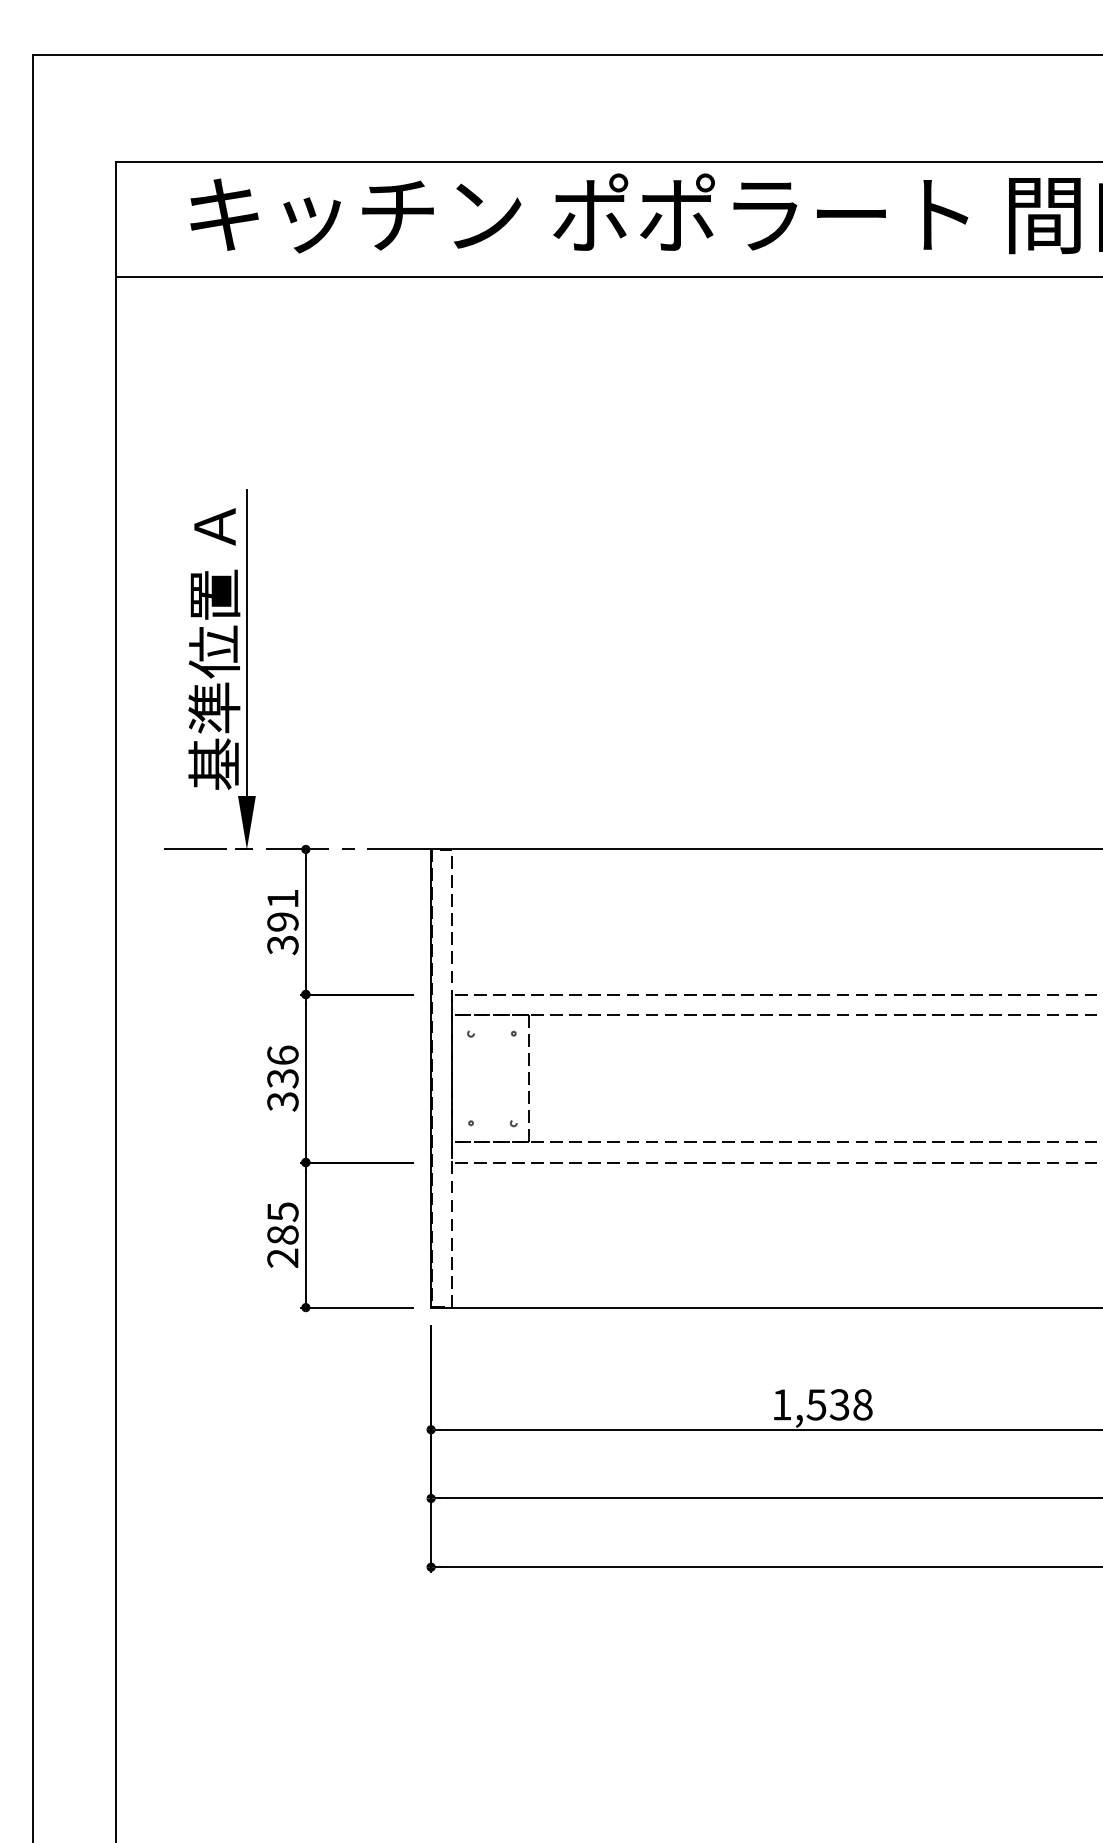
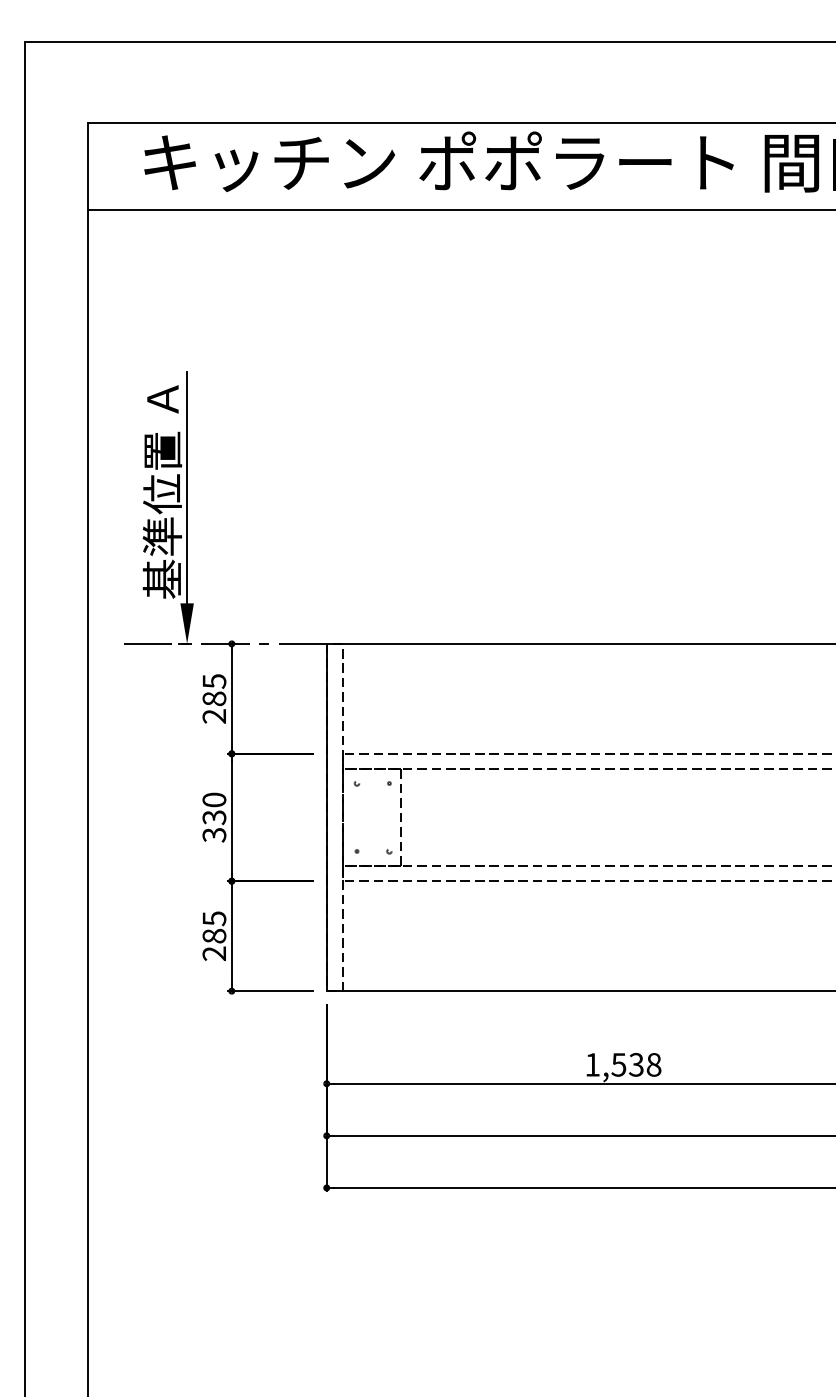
text: (282, 922) -> (214, 699), 391 -> 285
text: (282, 1054) -> (214, 799), 336 -> 330

